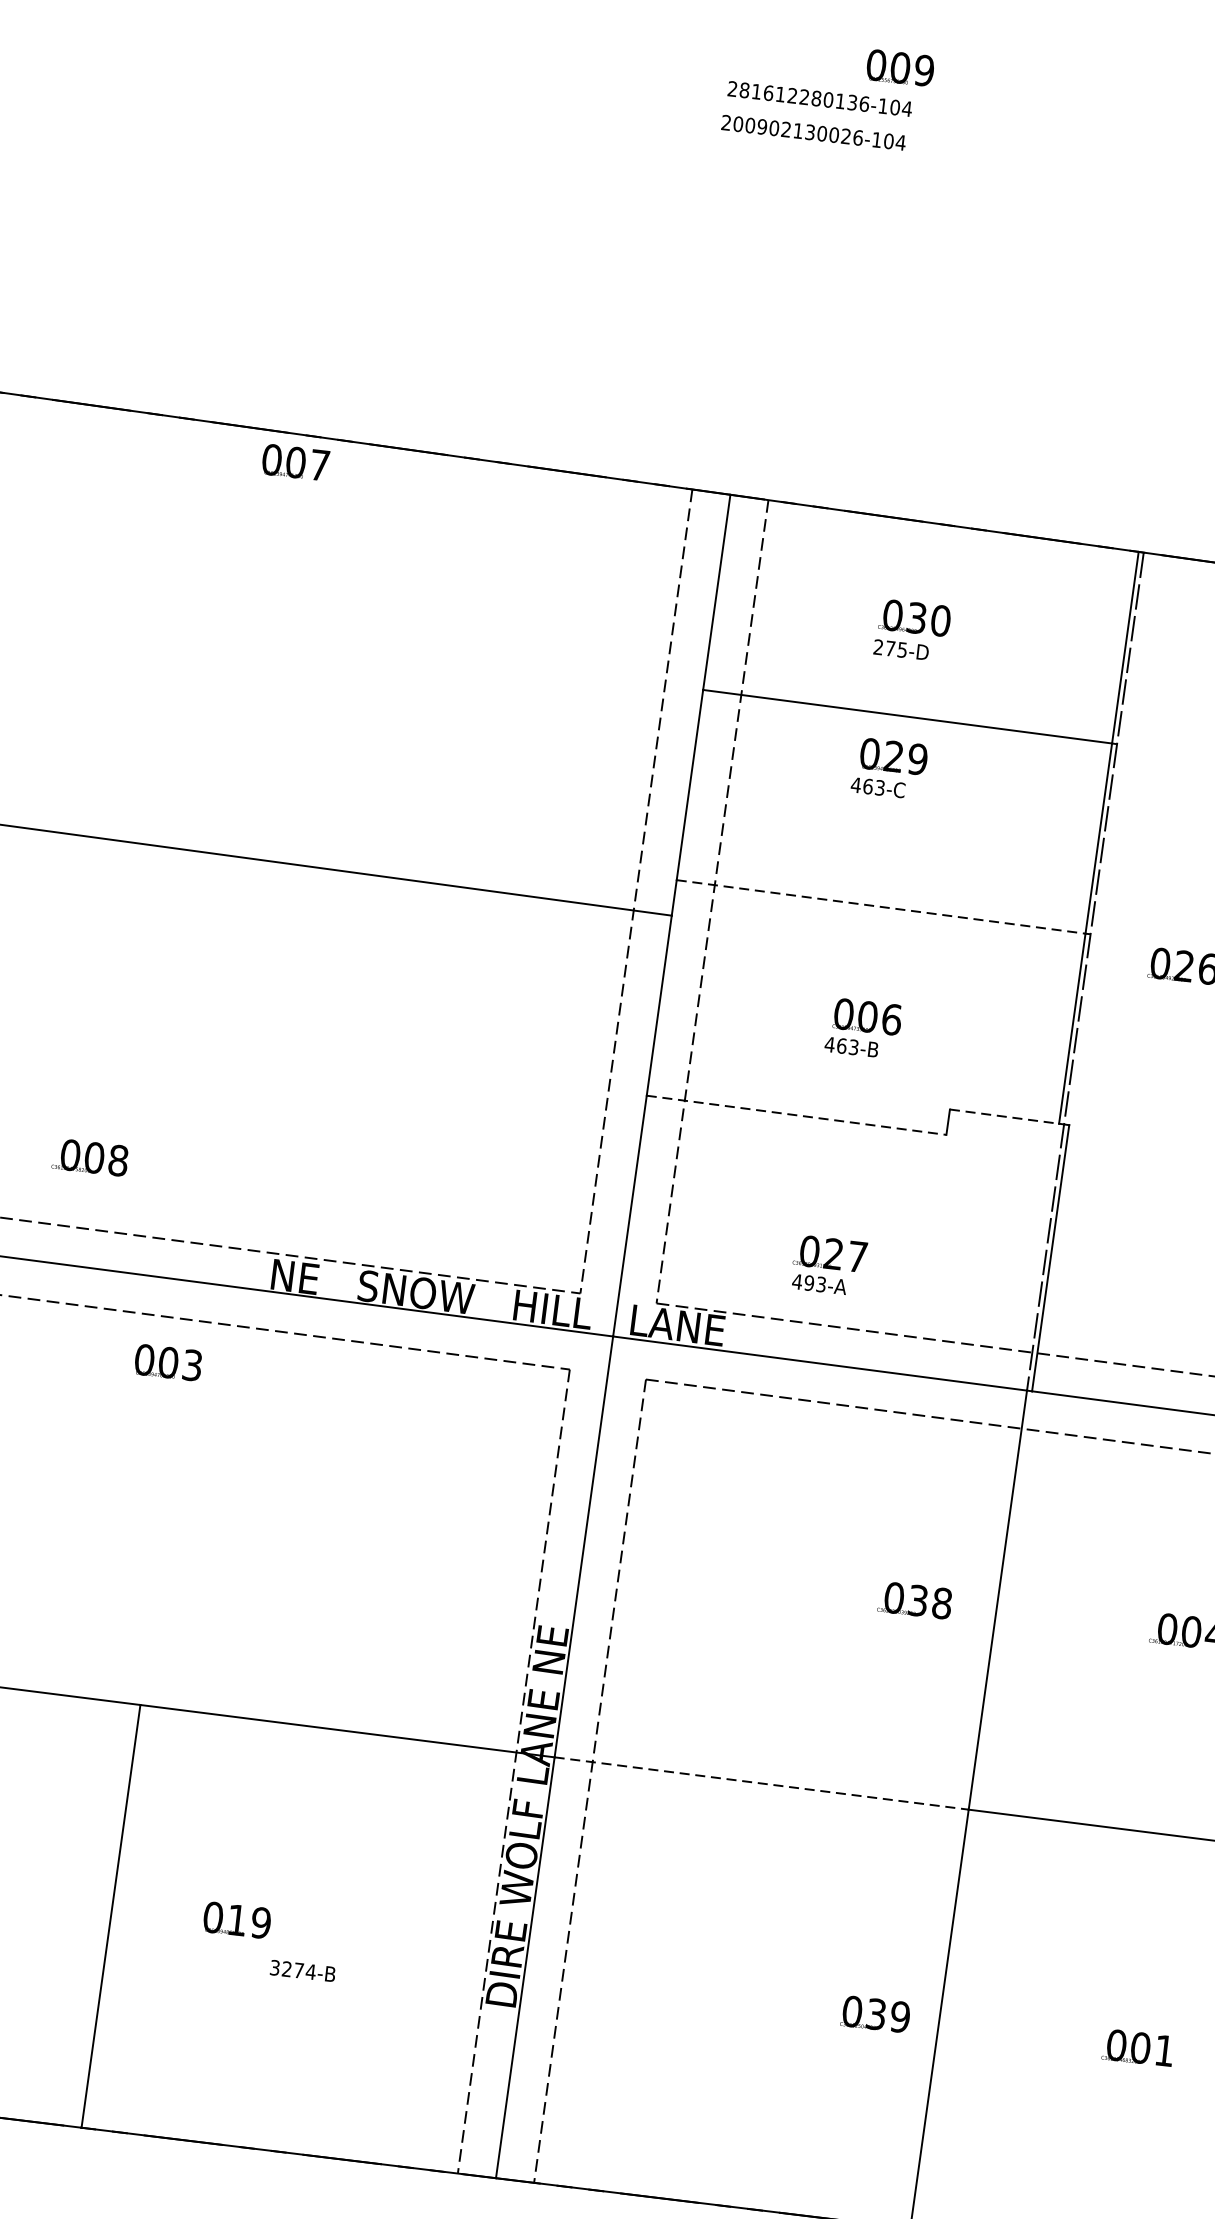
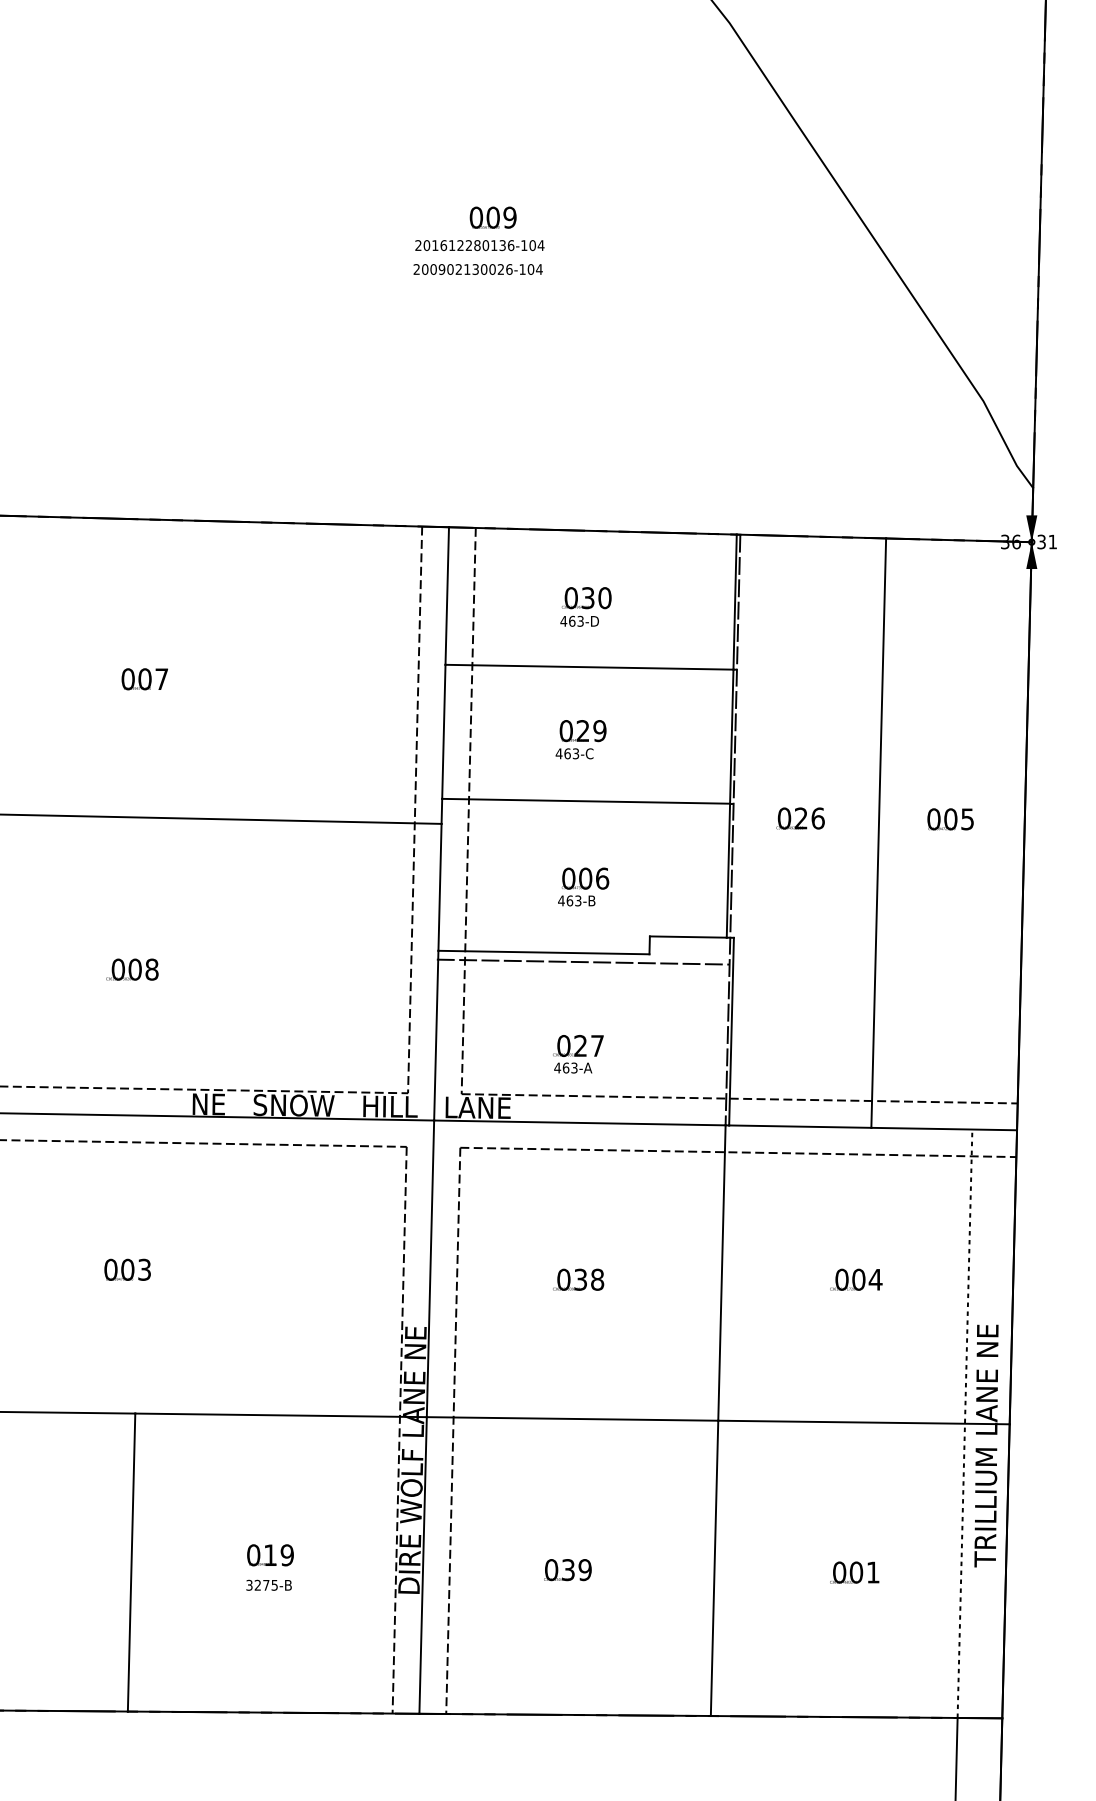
text: (899, 67) -> (492, 217), moved
text: (744, 90) -> (426, 245), 281612280136-104 -> 201612280136-104
text: (295, 462) -> (144, 679), moved
text: (889, 647) -> (571, 620), 275-D -> 463-D
text: (888, 768) -> (580, 739), moved
line: (881, 907) -> (586, 801), dashed -> solid
line: (795, 1115) -> (543, 952), dashed -> solid
line: (1004, 1117) -> (688, 937), dashed -> solid
line: (849, 1134) -> (582, 961), added
text: (90, 1157) -> (132, 969), moved
text: (808, 1282) -> (565, 1067), 493-A -> 463-A
text: (168, 1362) -> (127, 1269), moved
text: (915, 1600) -> (578, 1279), moved
line: (761, 1782) -> (572, 1418), dashed -> solid
text: (237, 1920) -> (270, 1555), moved
text: (310, 1972) -> (274, 1585), 3274-B -> 3275-B
text: (875, 2014) -> (567, 1570), moved

